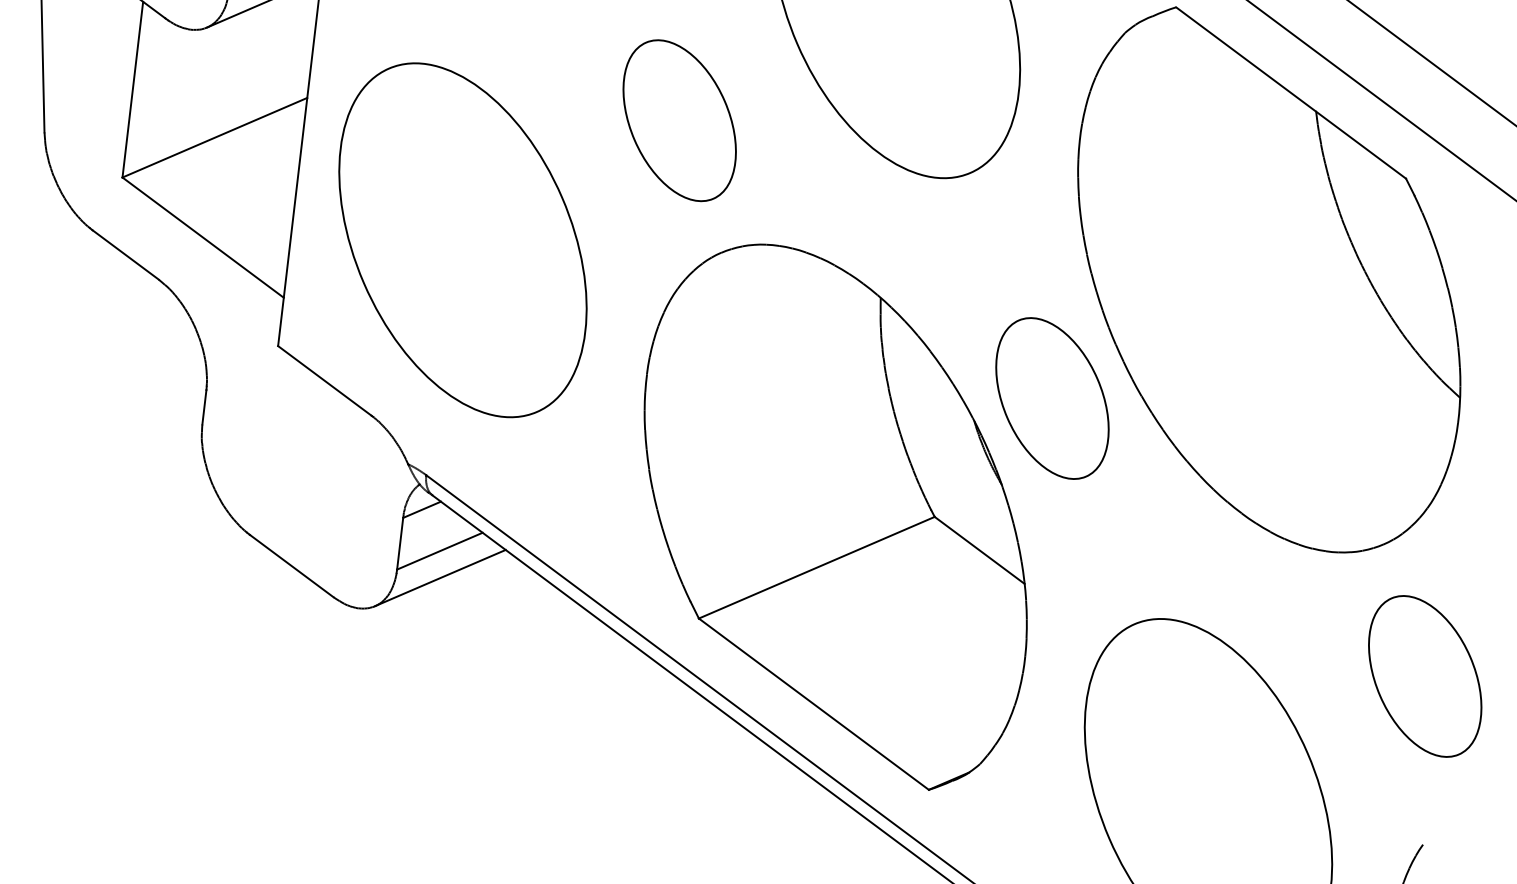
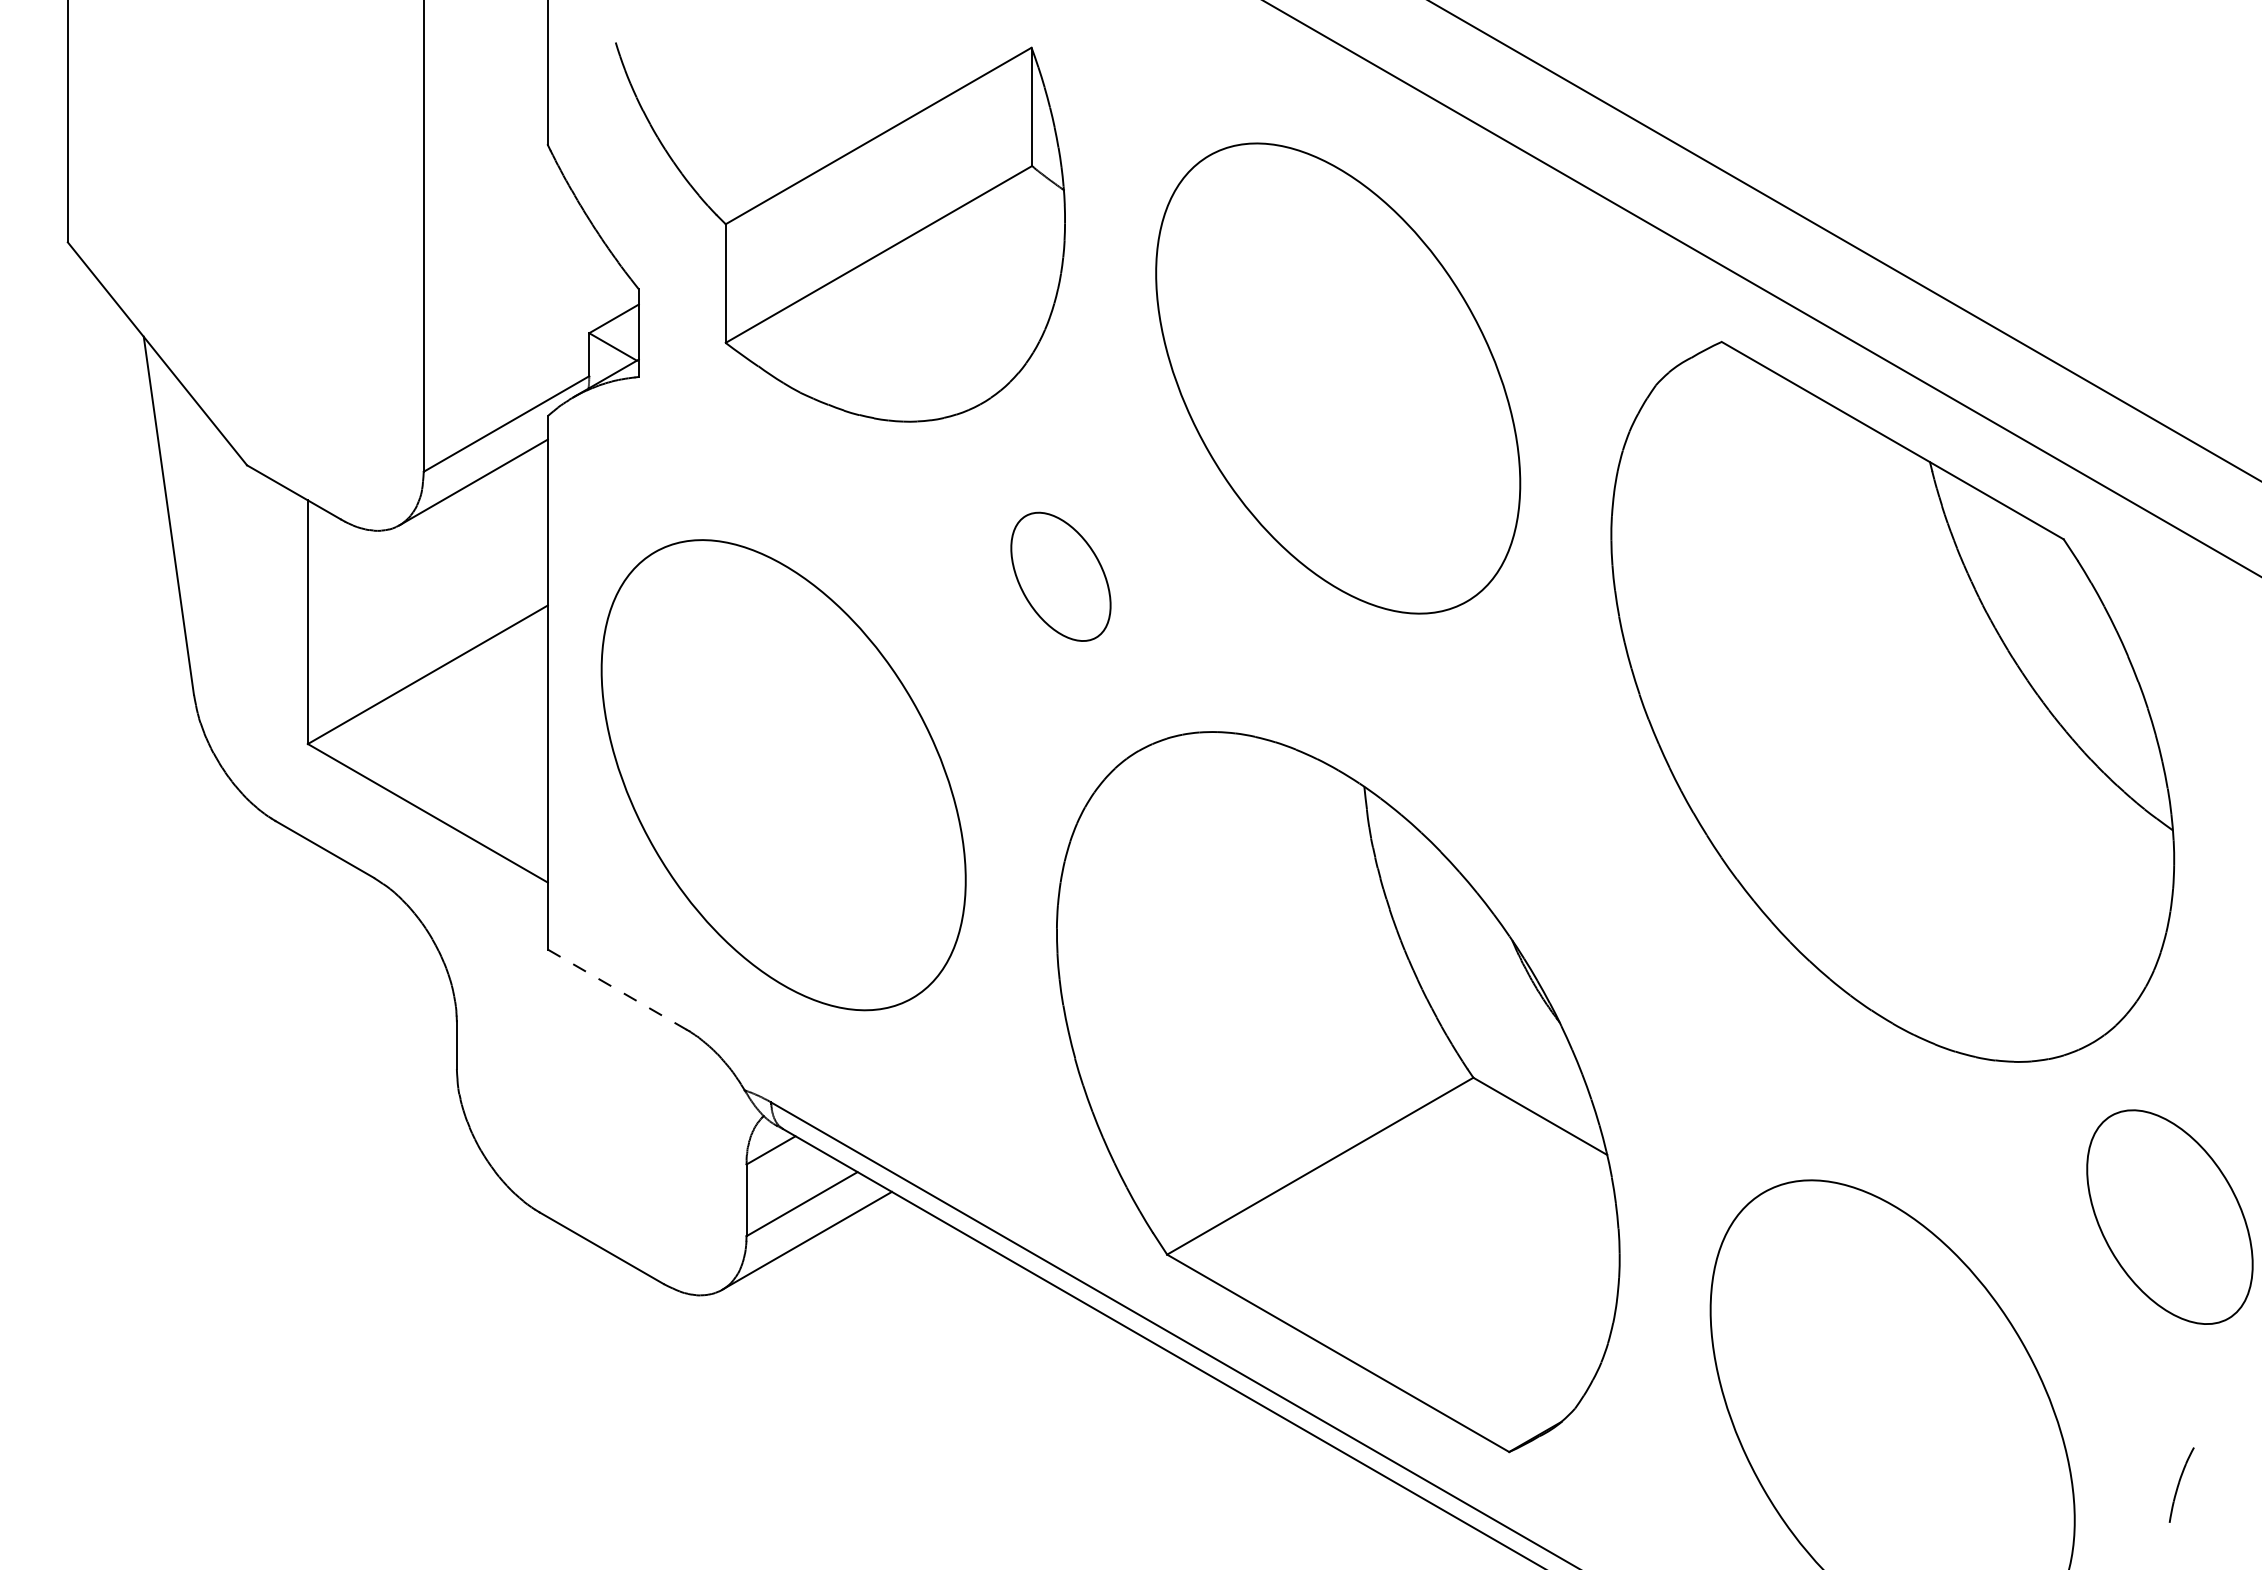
part: (679, 120) -> (1060, 576), size x0.6
line: (324, 381) -> (617, 990), solid -> dashed
part: (1052, 398) -> (1615, 896), removed

